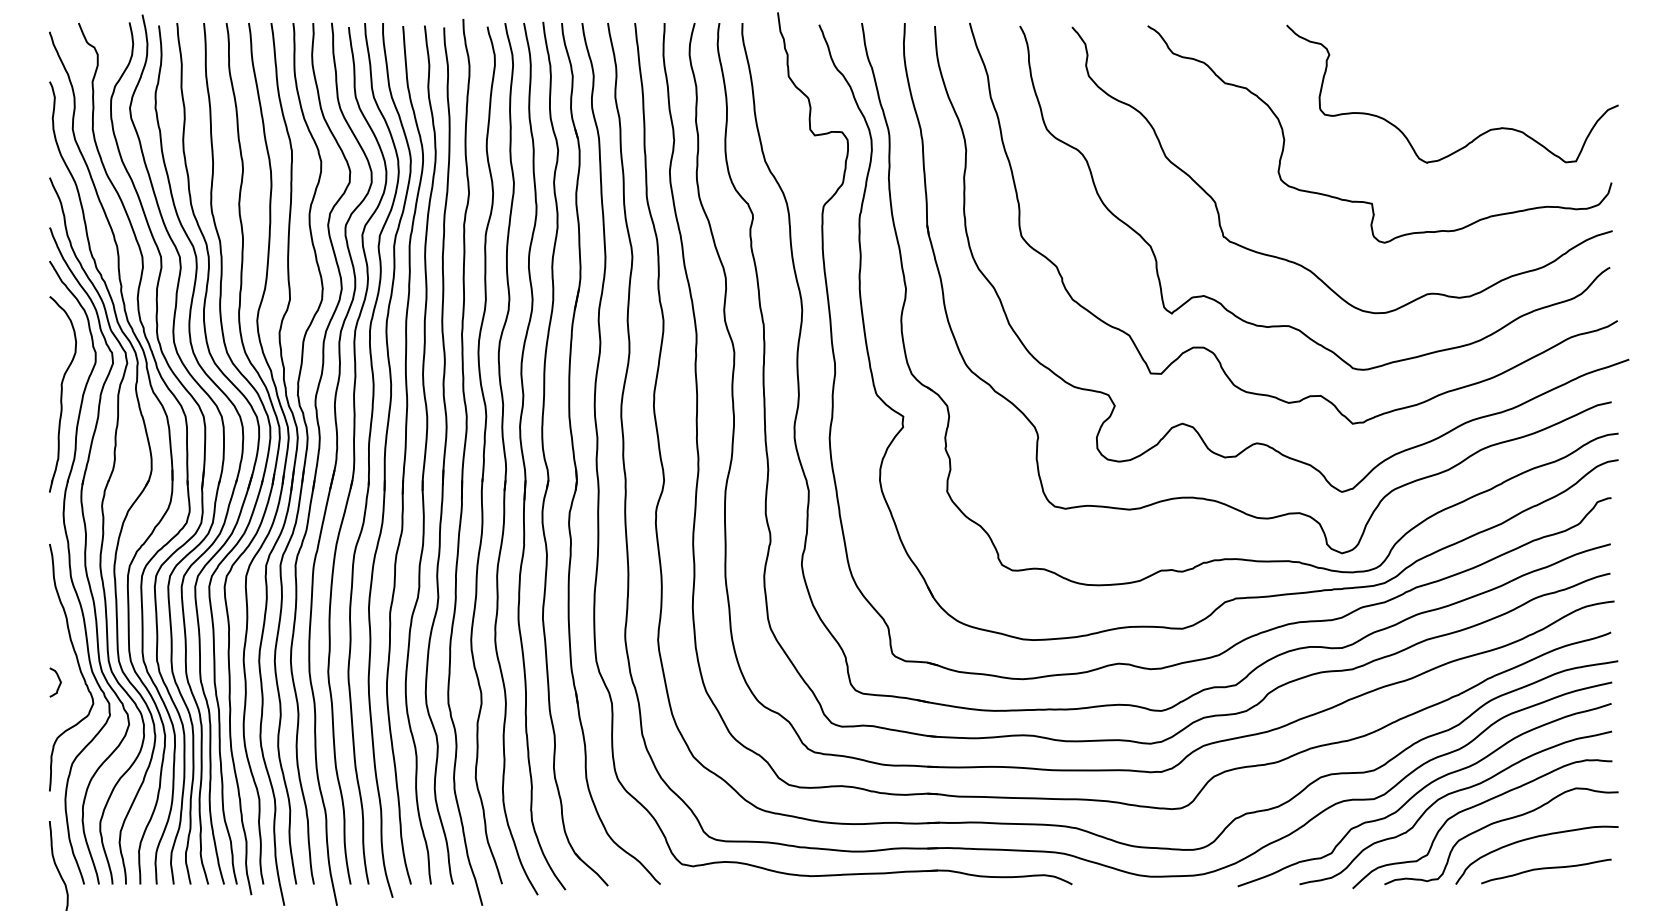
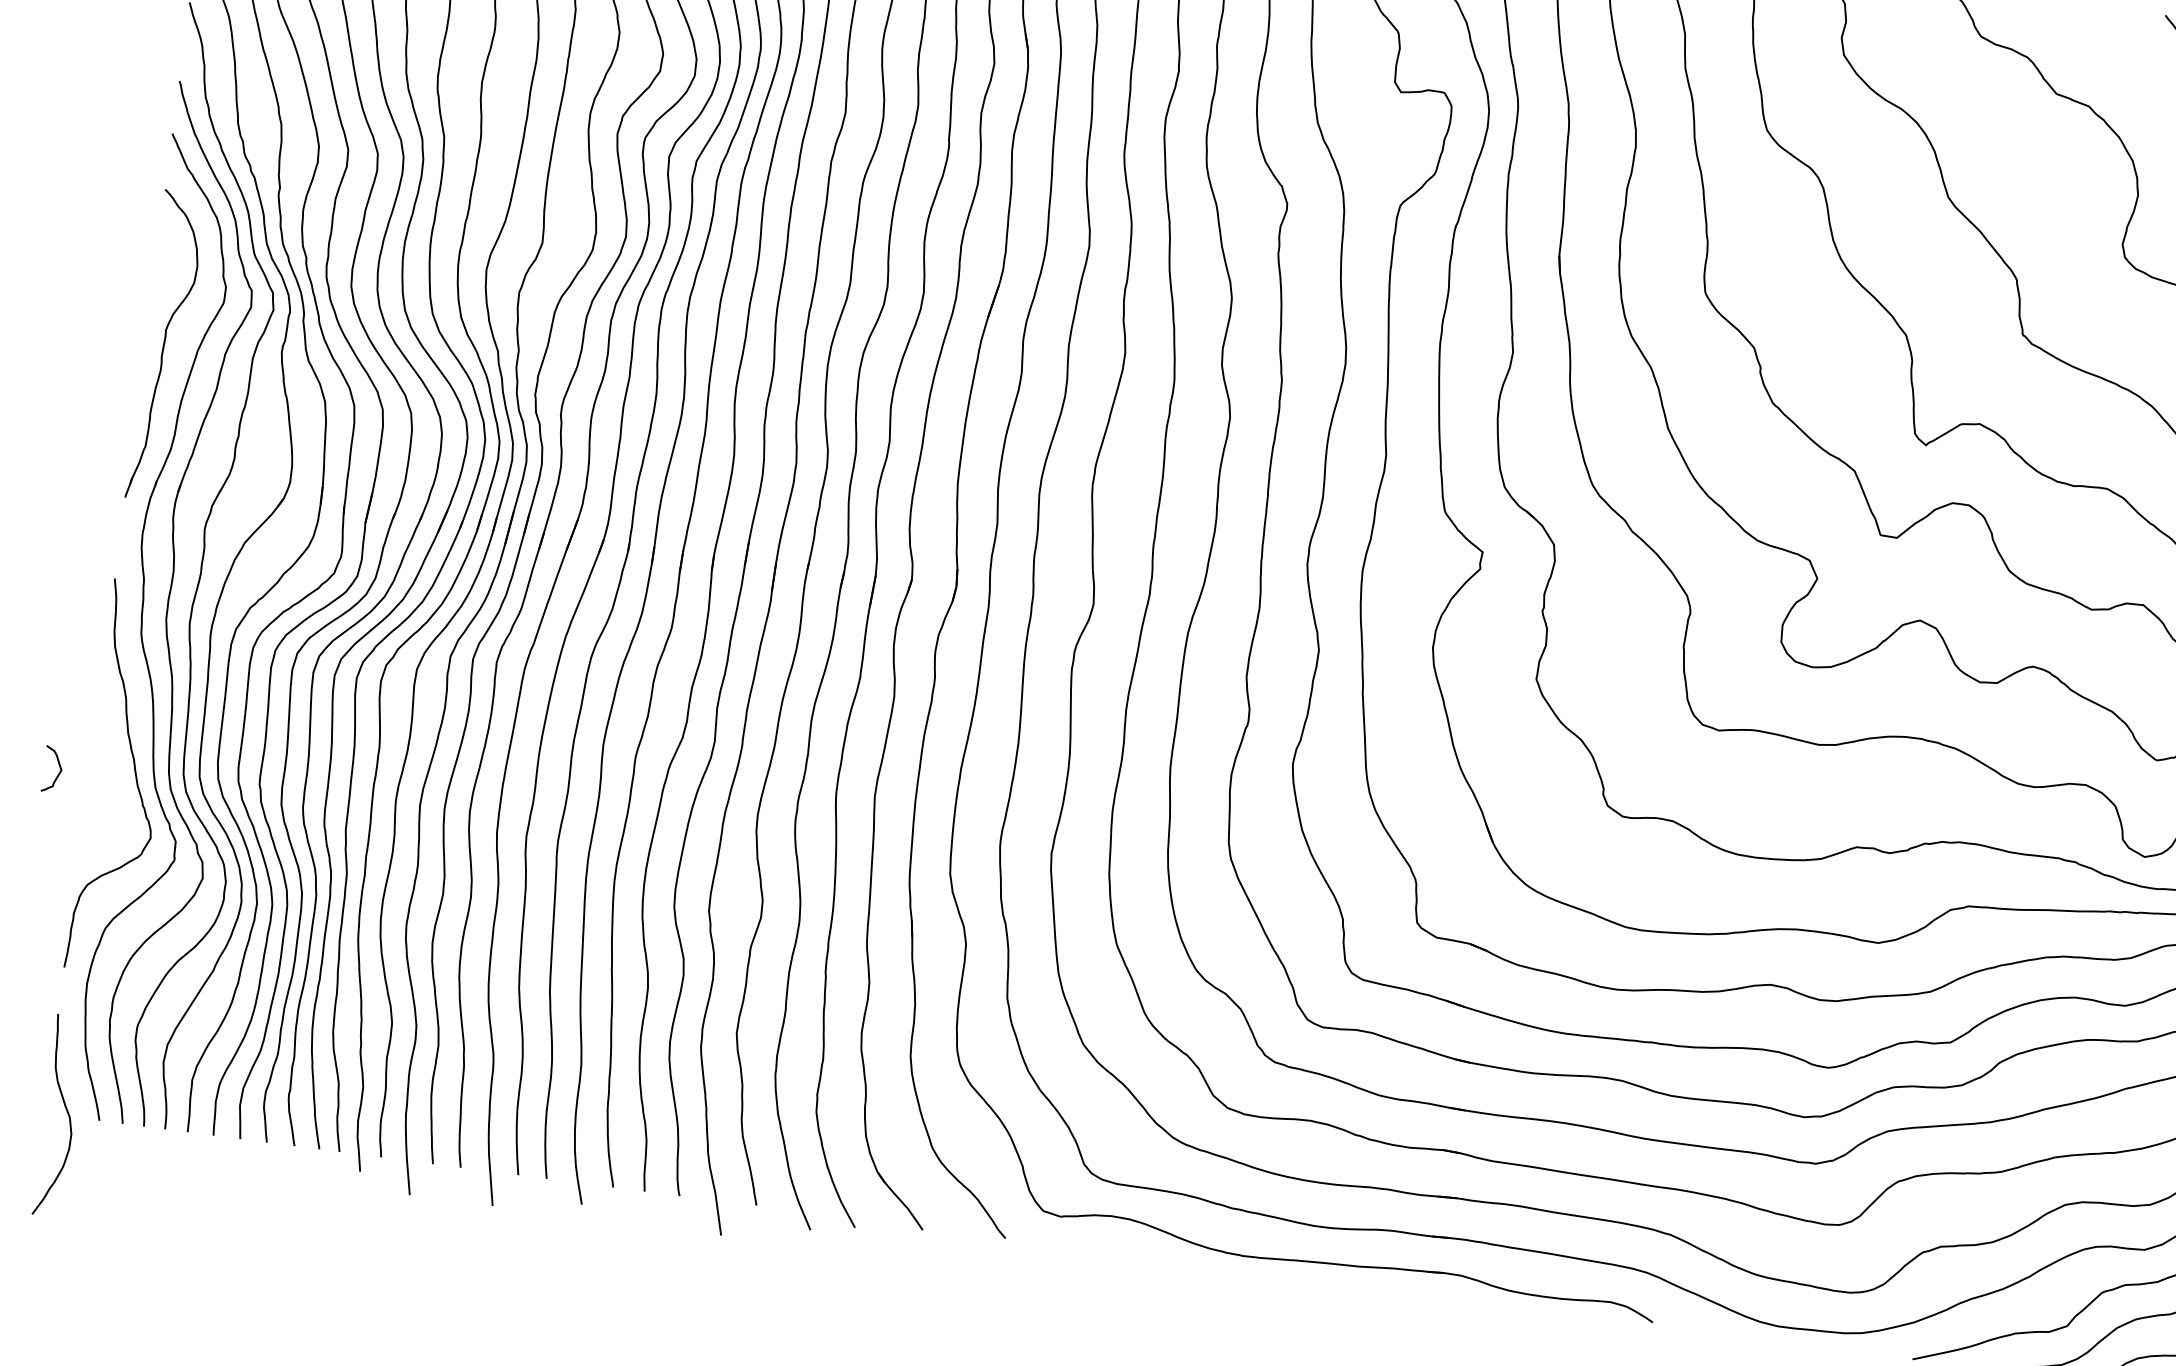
curve: (59, 681) -> (59, 768), moved

